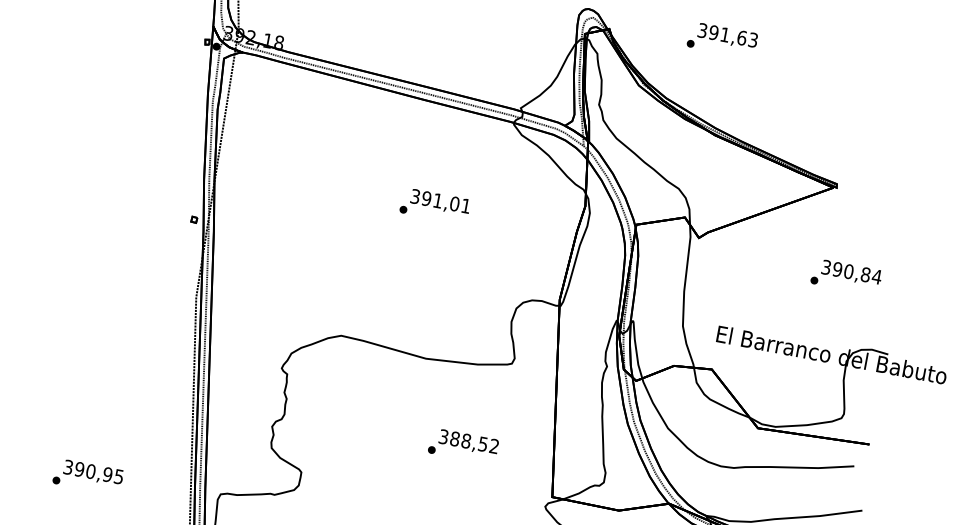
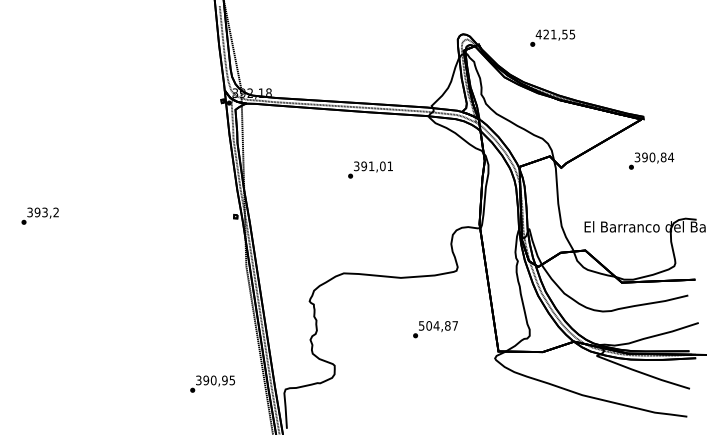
text: (726, 35) -> (554, 34), 391,63 -> 421,55
text: (435, 205) -> (370, 169), moved
text: (846, 276) -> (651, 160), moved
text: (469, 441) -> (438, 325), 388,52 -> 504,87
text: (88, 475) -> (212, 383), moved

